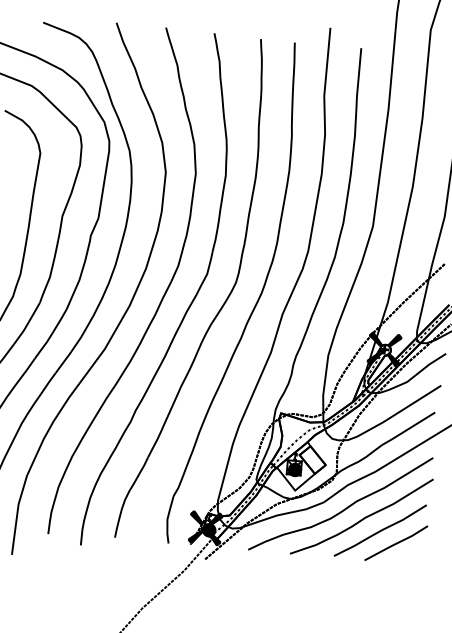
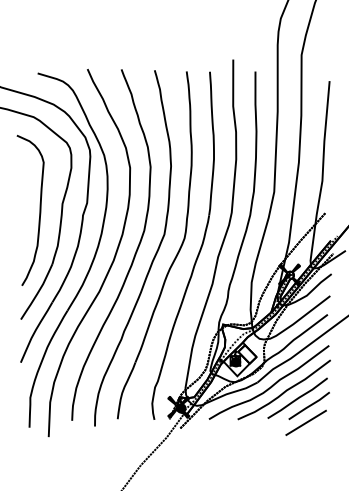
line: (388, 566) -> (305, 422), added

